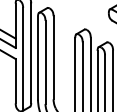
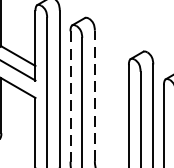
line: (53, 57) -> (94, 95), solid -> dashed
line: (38, 58) -> (71, 97), solid -> dashed

